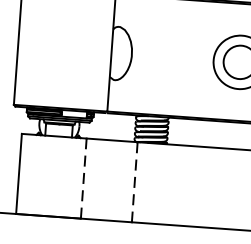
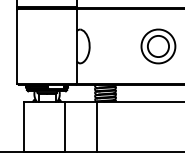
line: (83, 177) -> (64, 126), dashed -> solid
line: (135, 183) -> (97, 127), dashed -> solid

